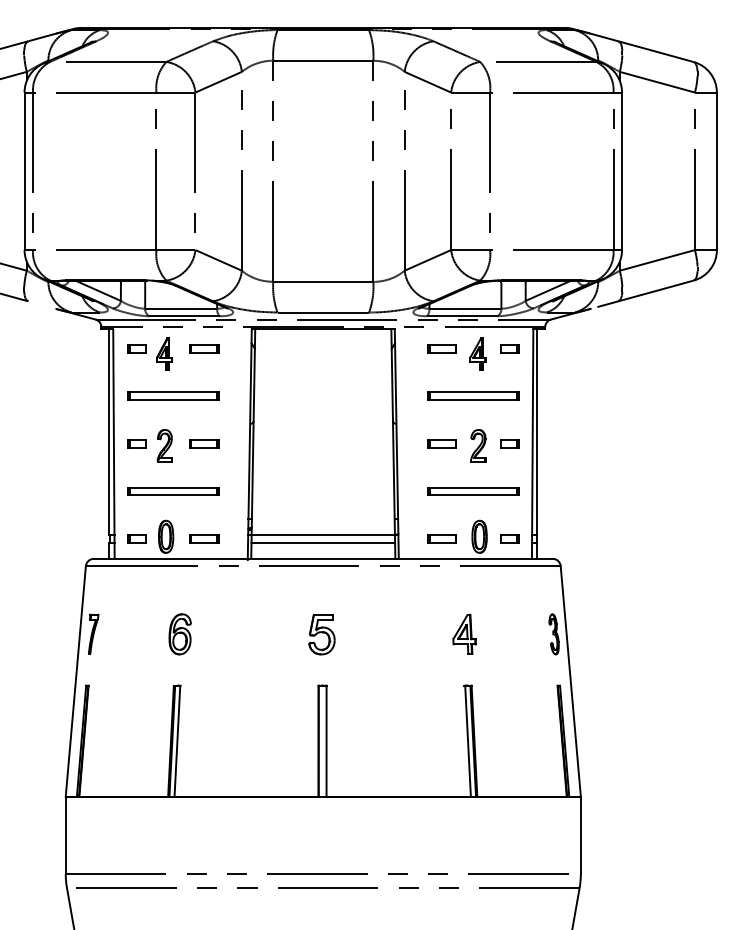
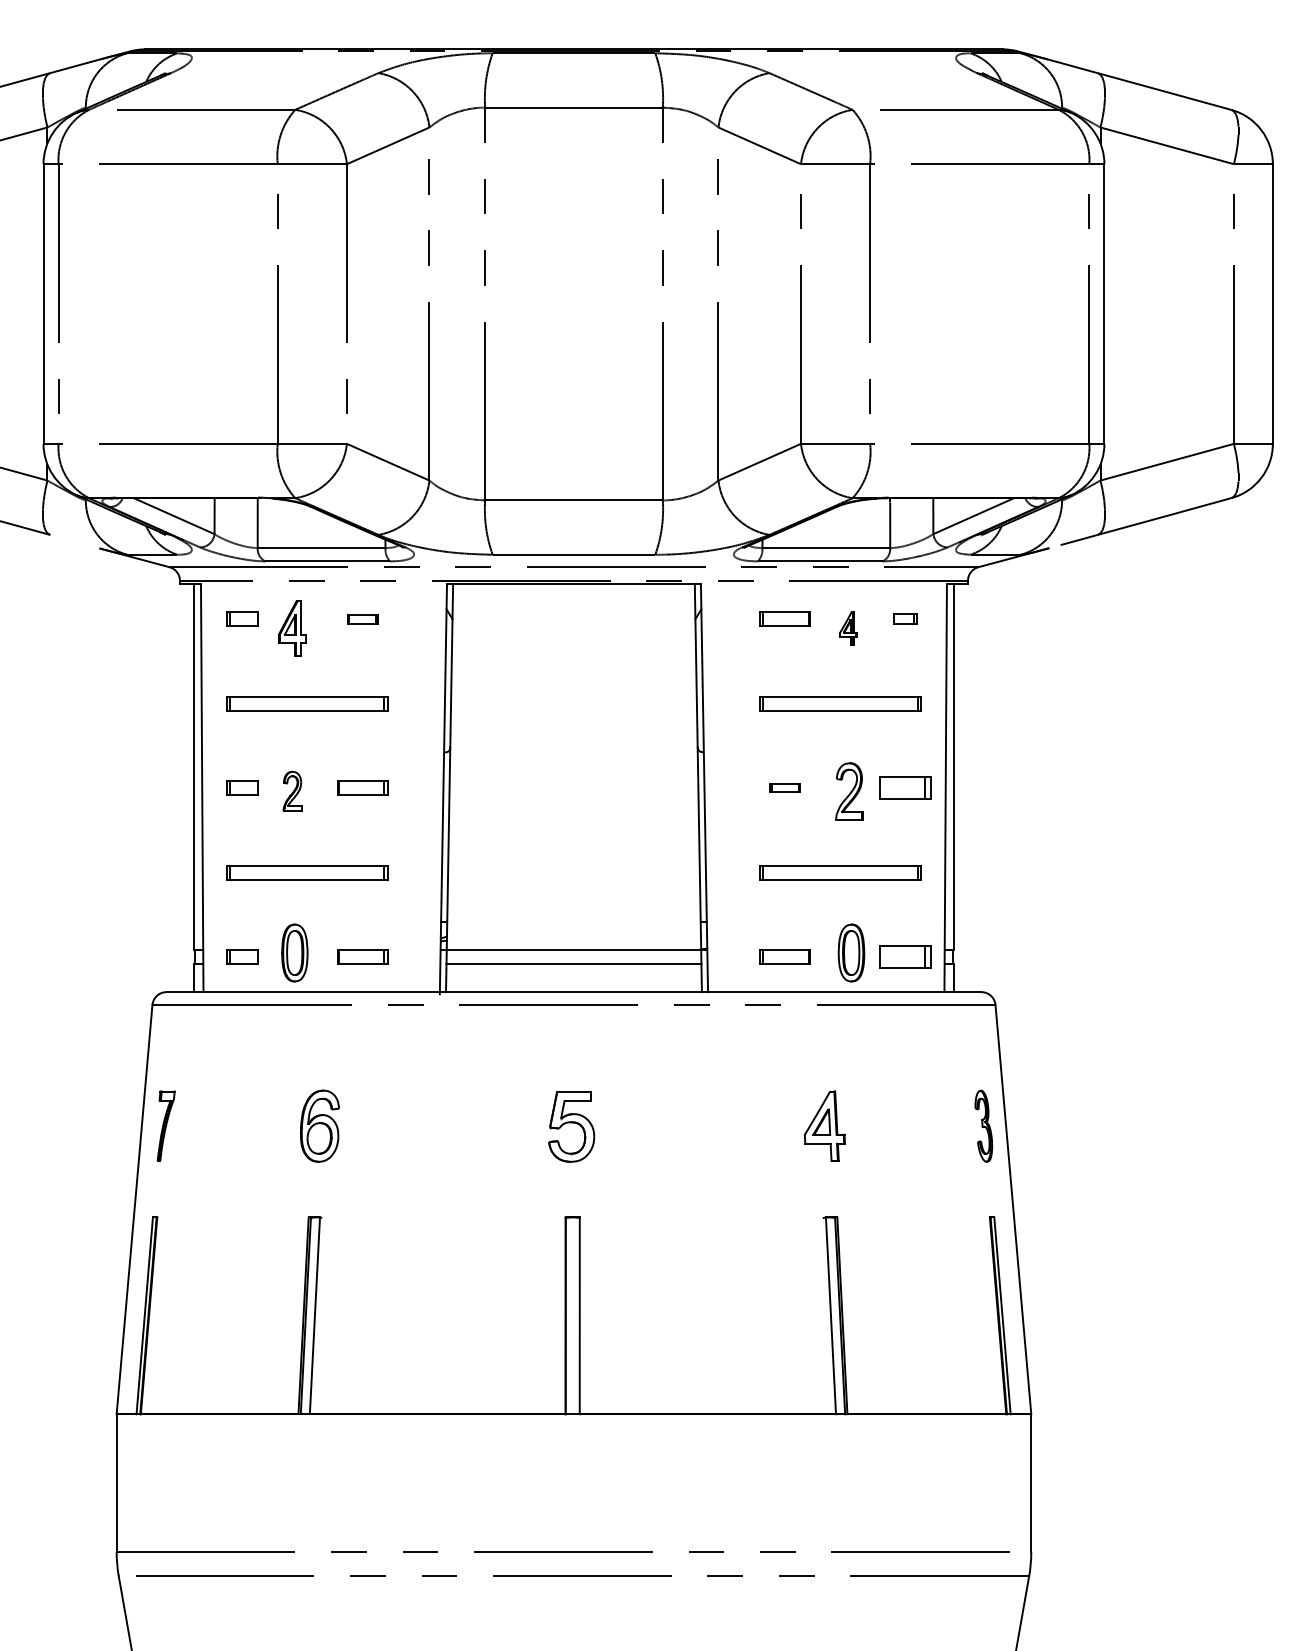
part: (204, 348) -> (363, 618), size x0.6
part: (509, 348) -> (904, 618), size x0.7
part: (477, 353) -> (847, 627), size x0.6
part: (441, 443) -> (783, 787), size x0.6
part: (509, 443) -> (904, 787), size x1.6
part: (164, 445) -> (292, 790), size x0.7
part: (509, 538) -> (904, 956), size x1.6

